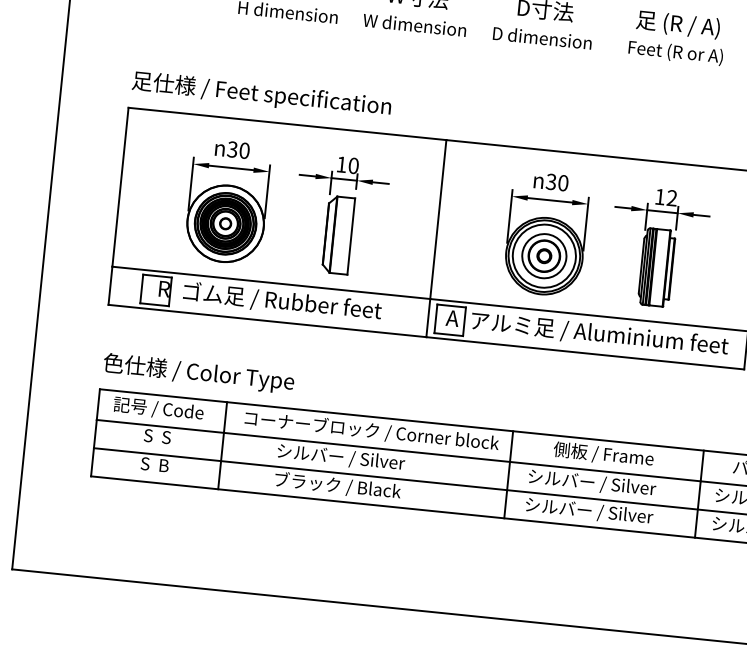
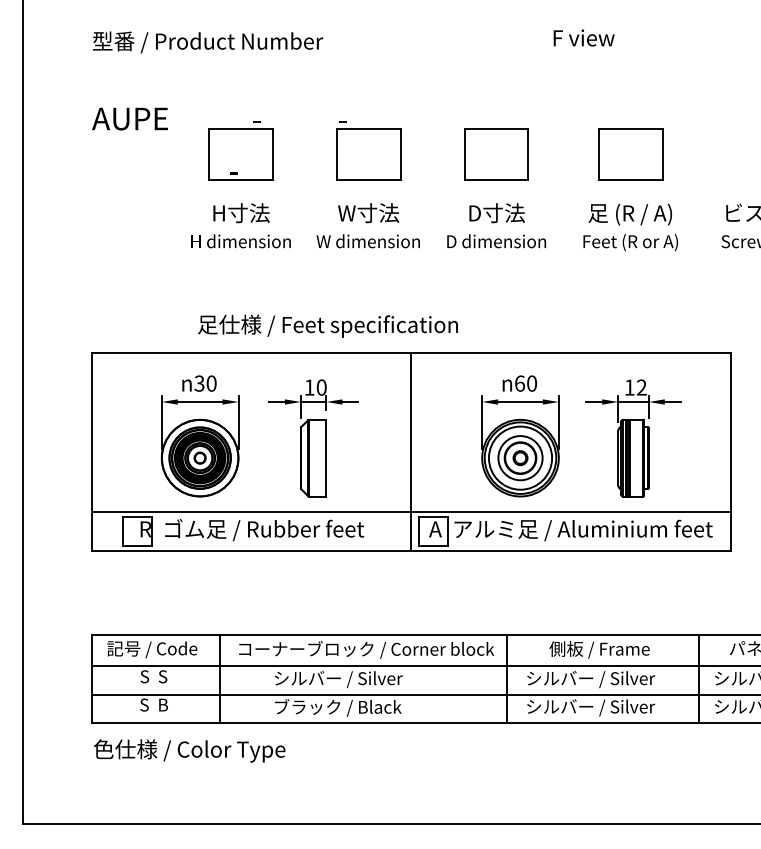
text: (261, 94) -> (327, 325), moved
text: (550, 181) -> (519, 383), 30 -> 60
text: (198, 373) -> (189, 750), moved

